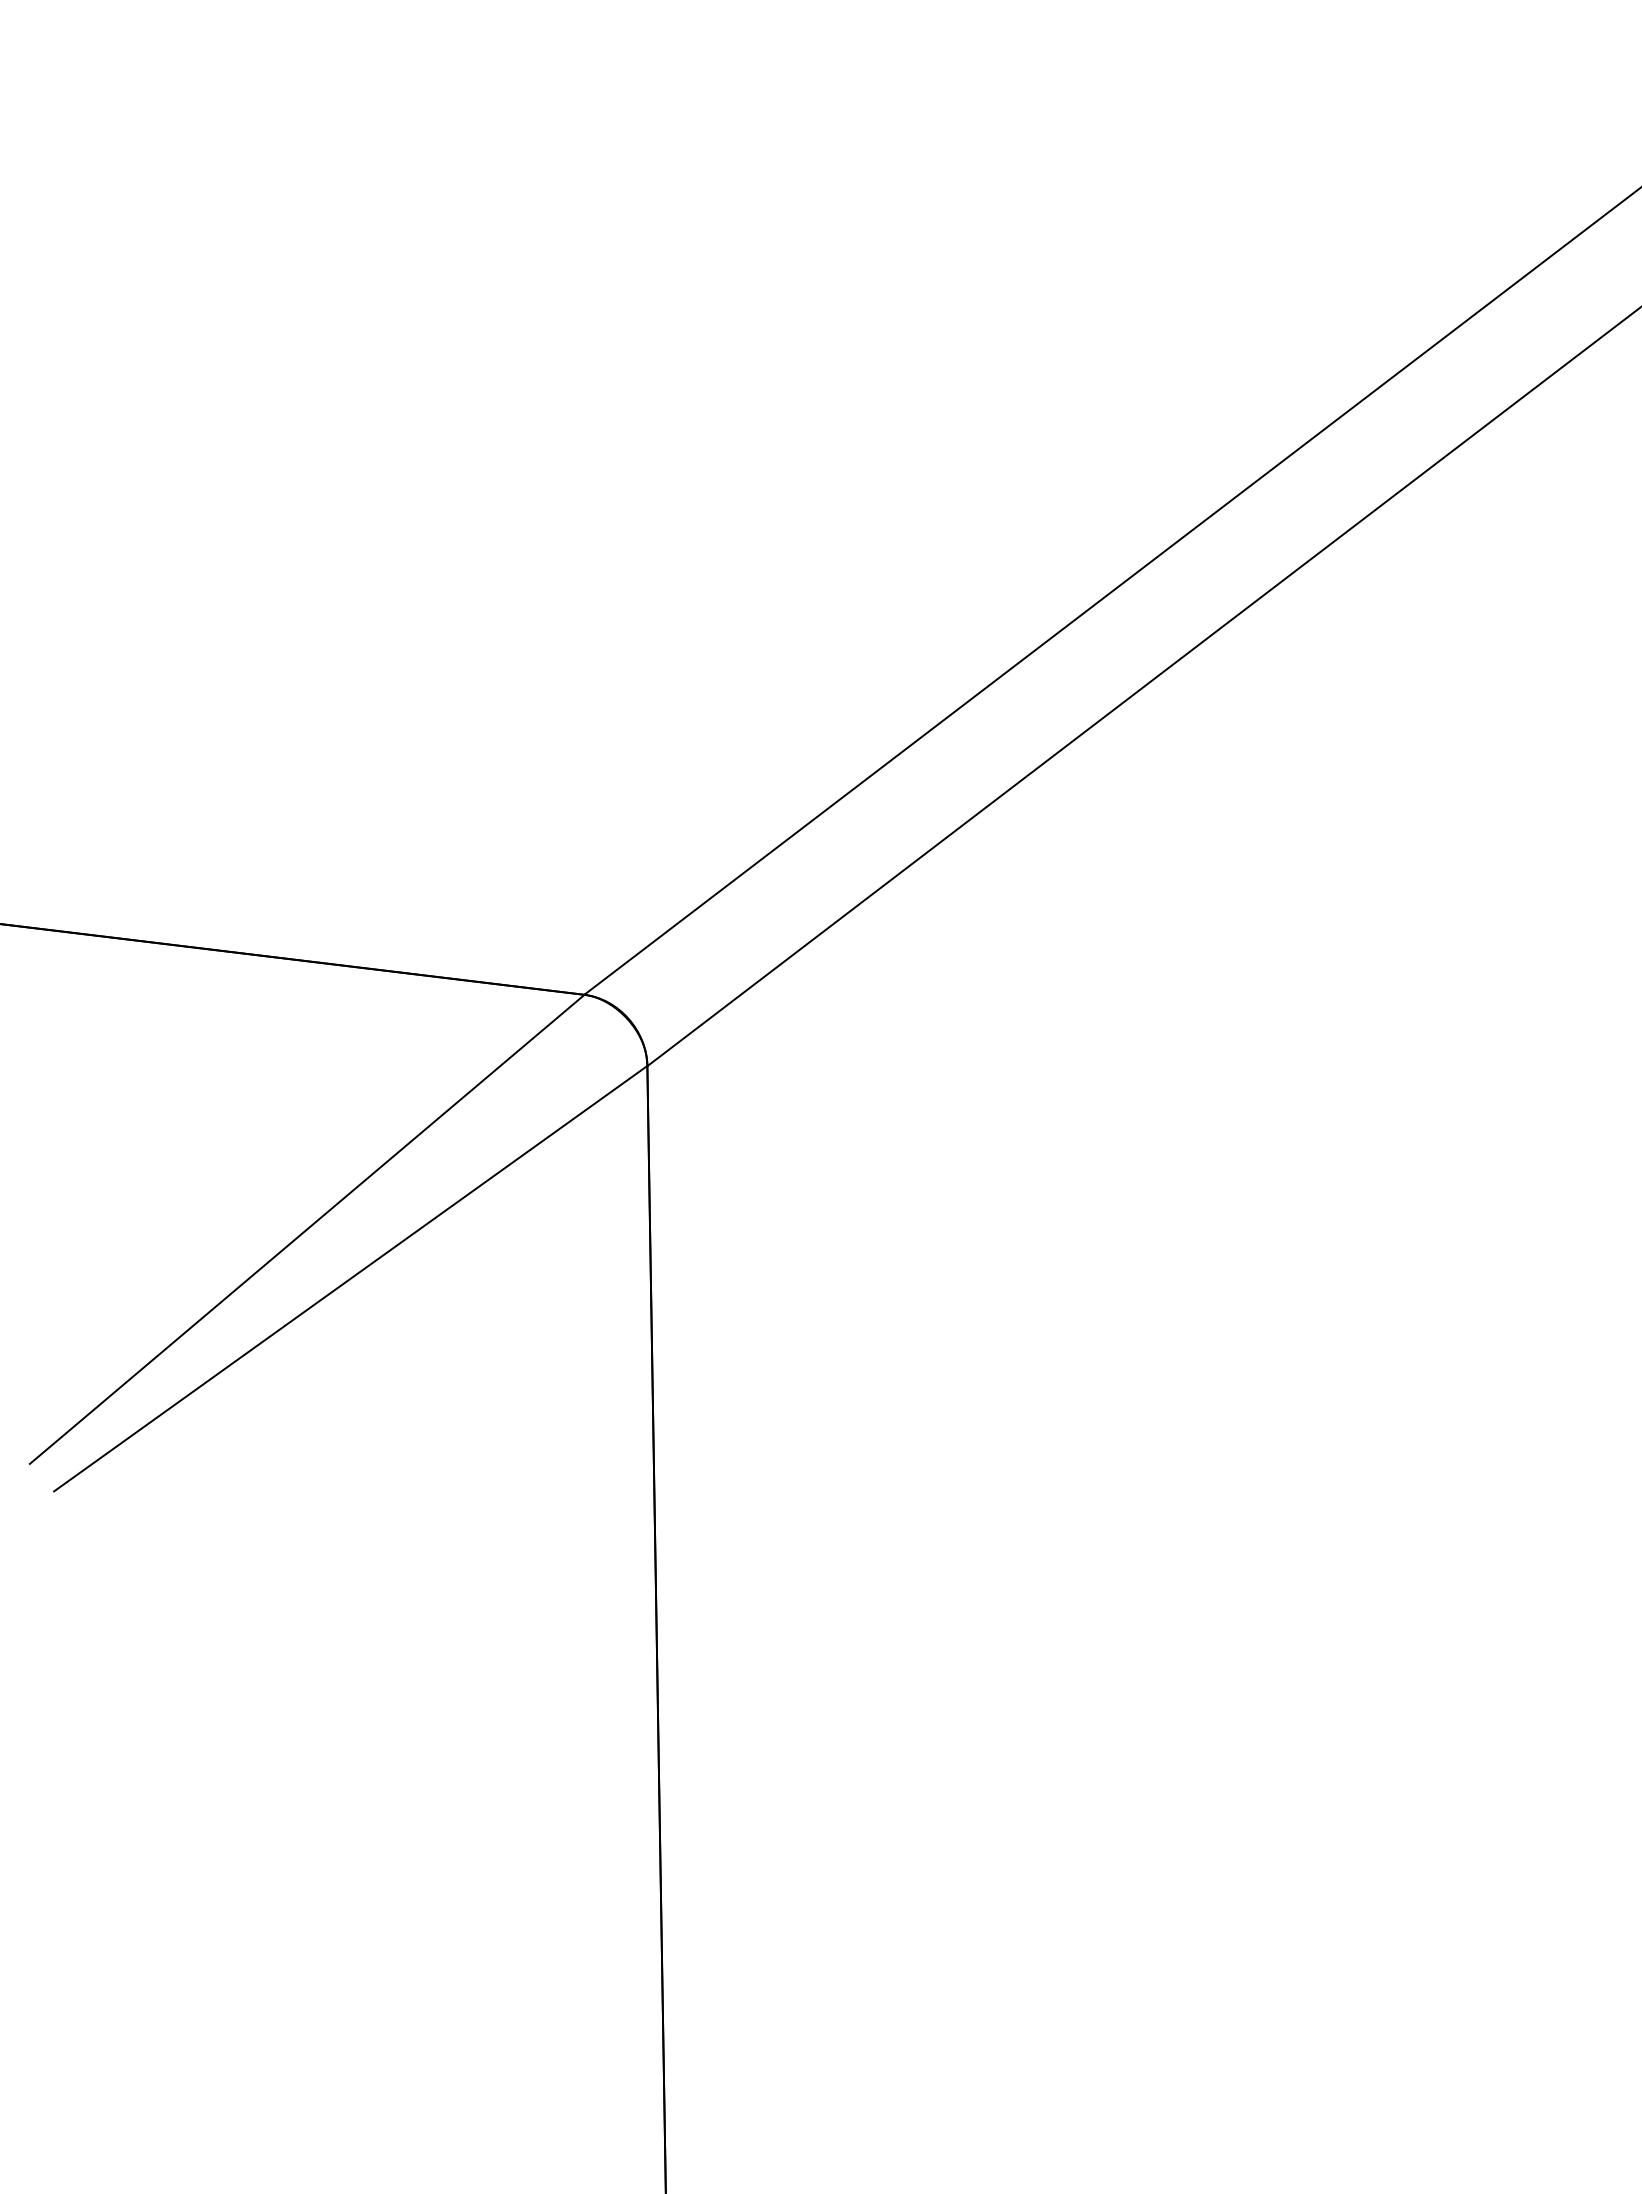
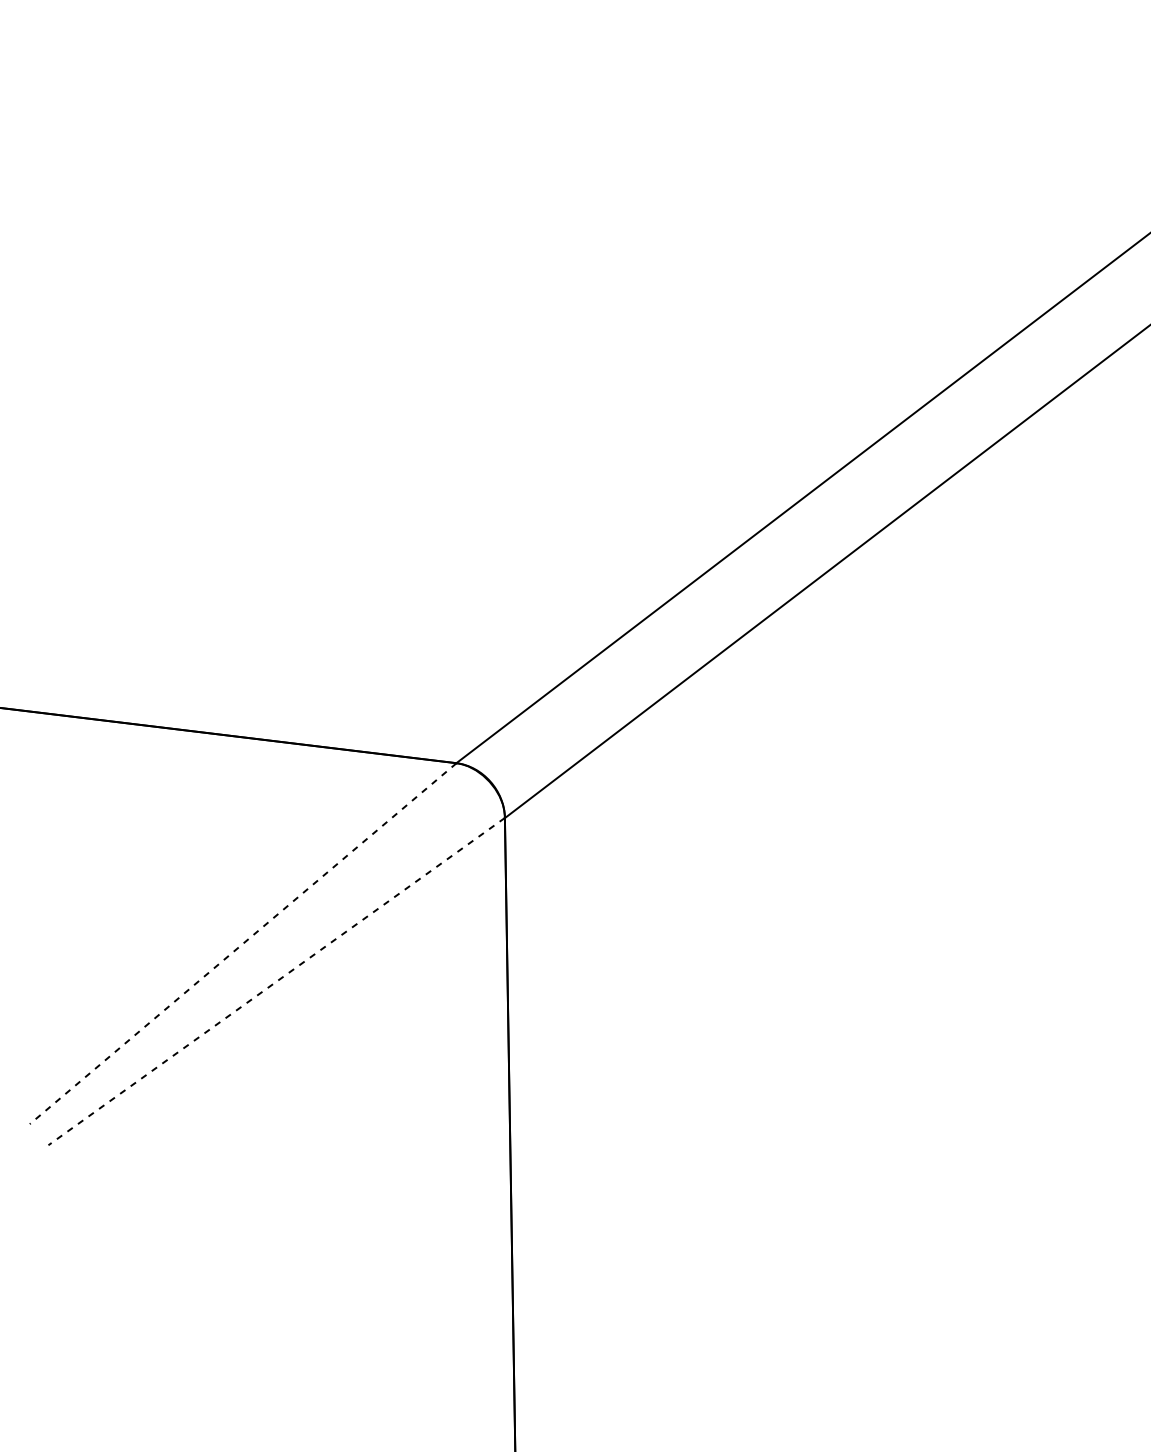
line: (306, 1229) -> (242, 943), solid -> dashed
line: (350, 1278) -> (276, 981), solid -> dashed

